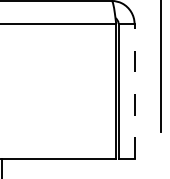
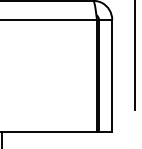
line: (134, 91) -> (112, 76), dashed -> solid

